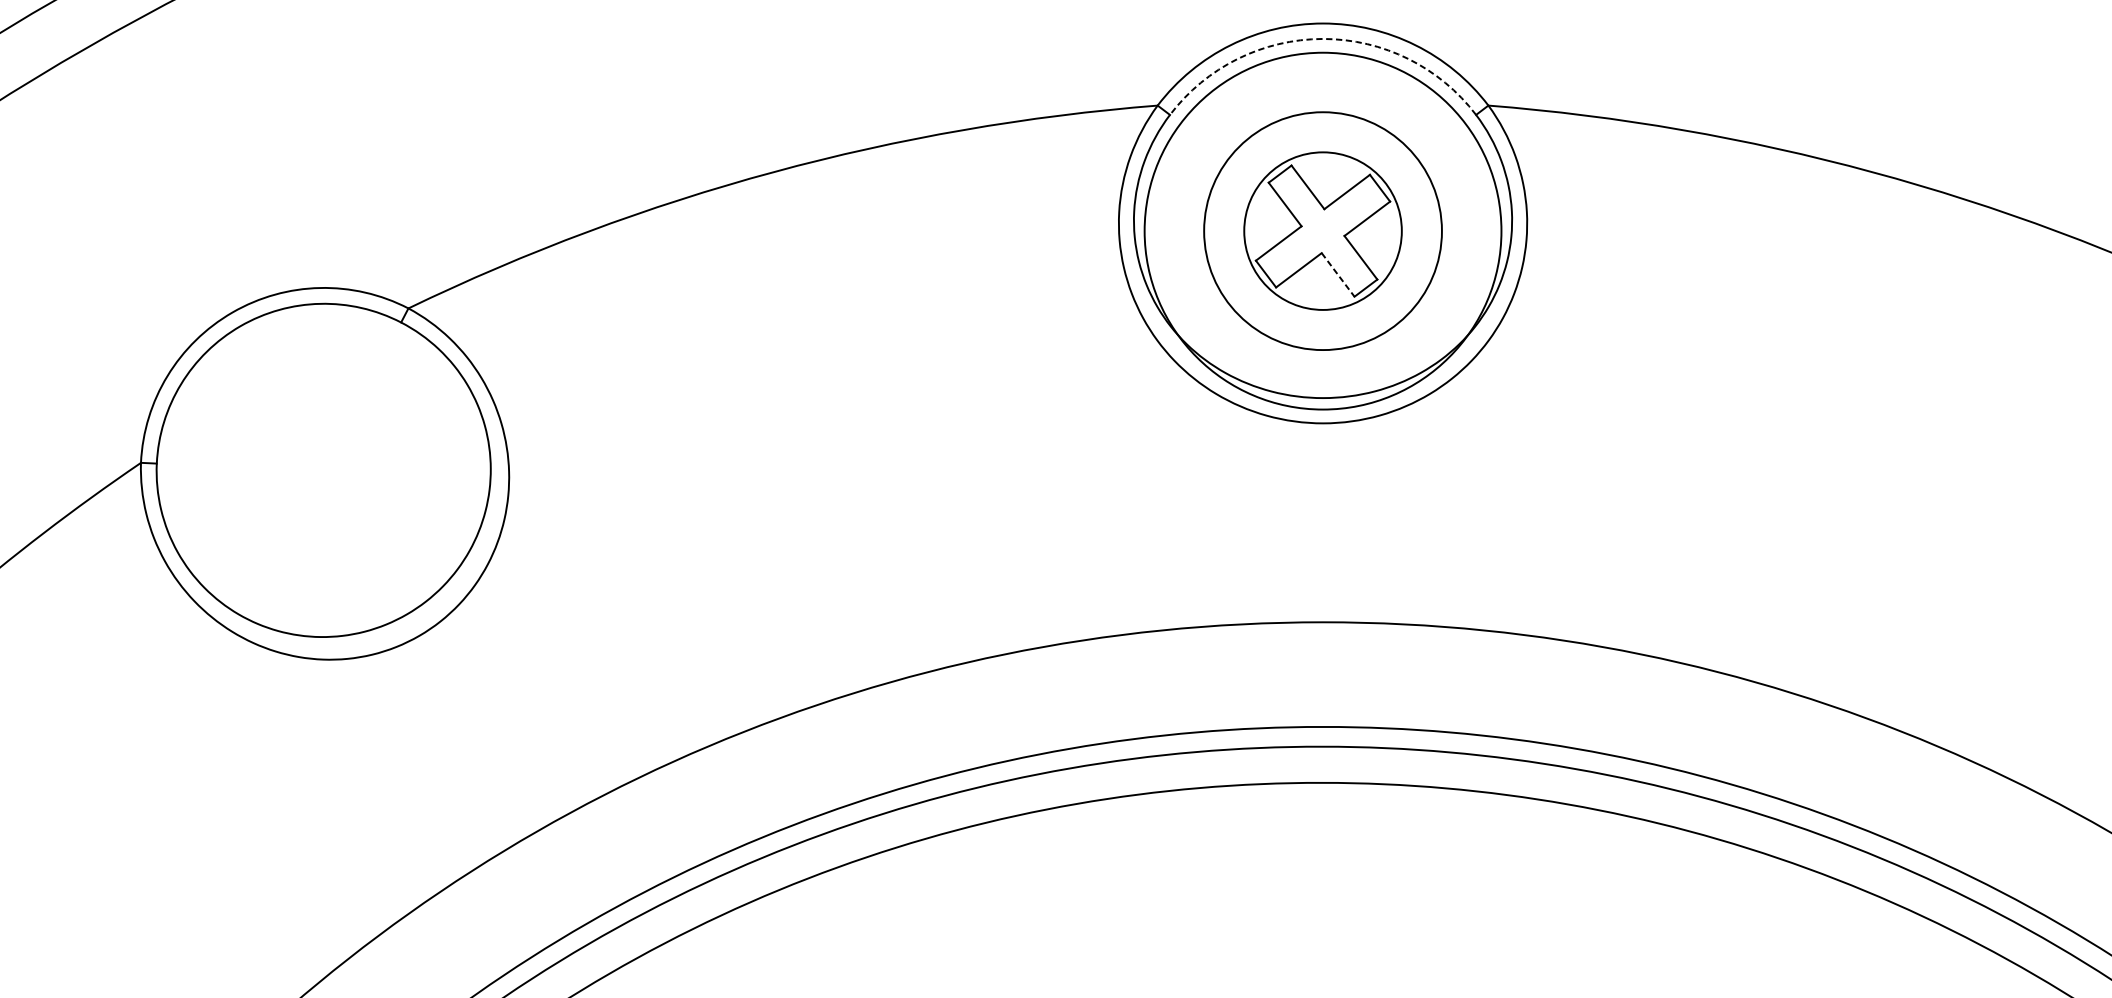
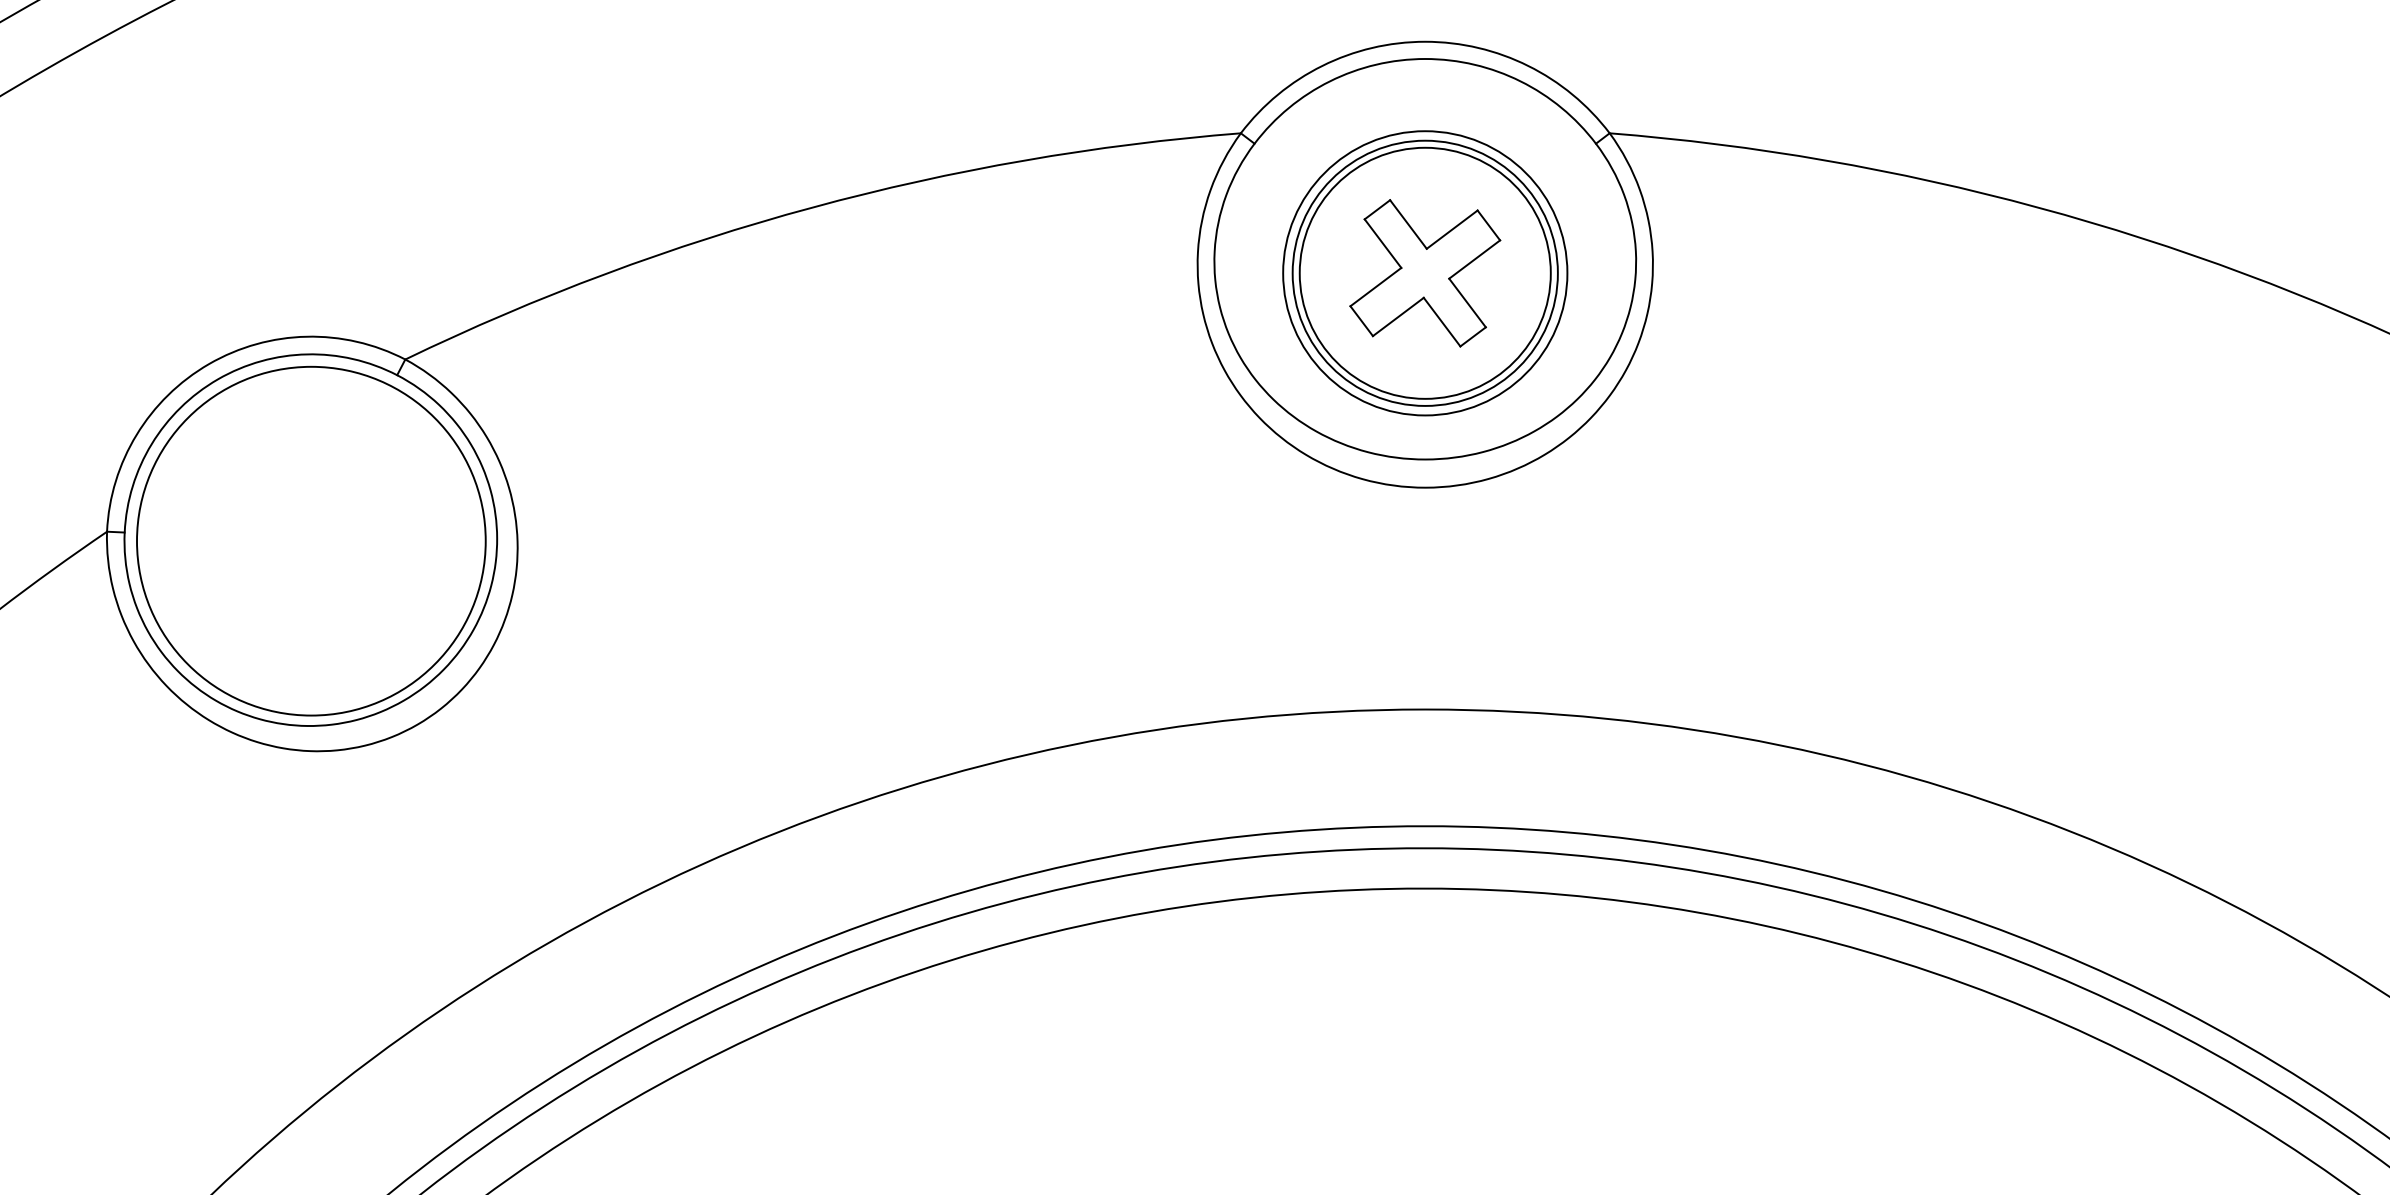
arc: (1323, 39) -> (1425, 59), dashed -> solid
circle: (1322, 230) -> (1424, 272), size x1.43
circle: (1323, 231) -> (1425, 273), size x0.71
line: (1338, 275) -> (1442, 322), dashed -> solid
circle: (324, 470) -> (311, 540), added

